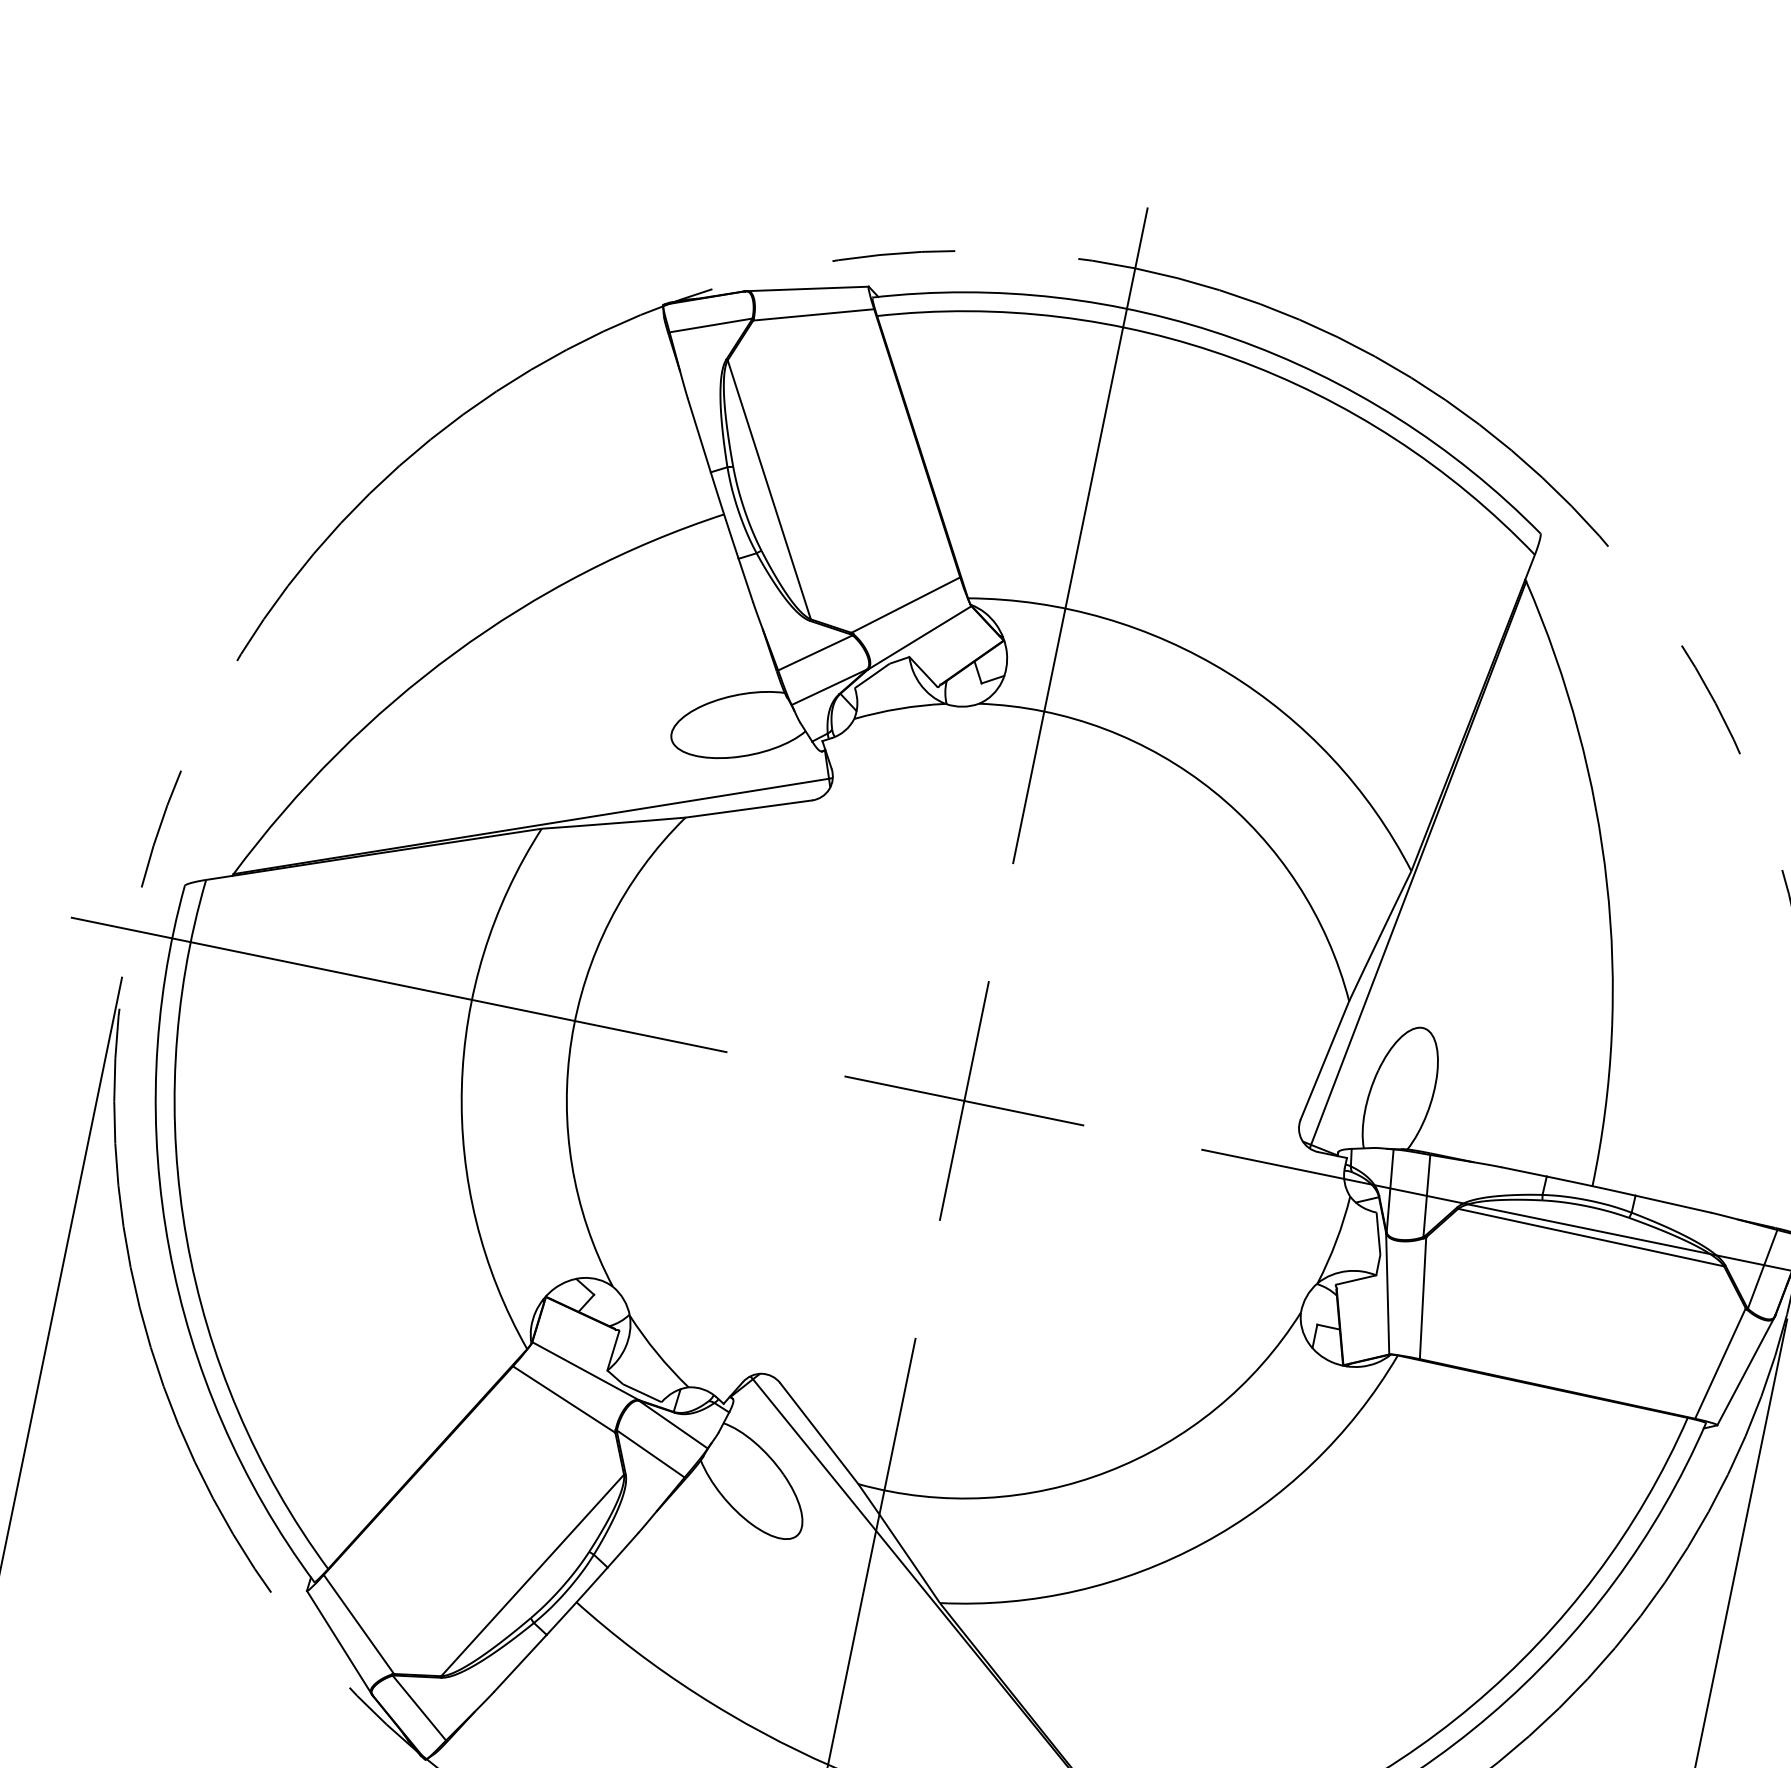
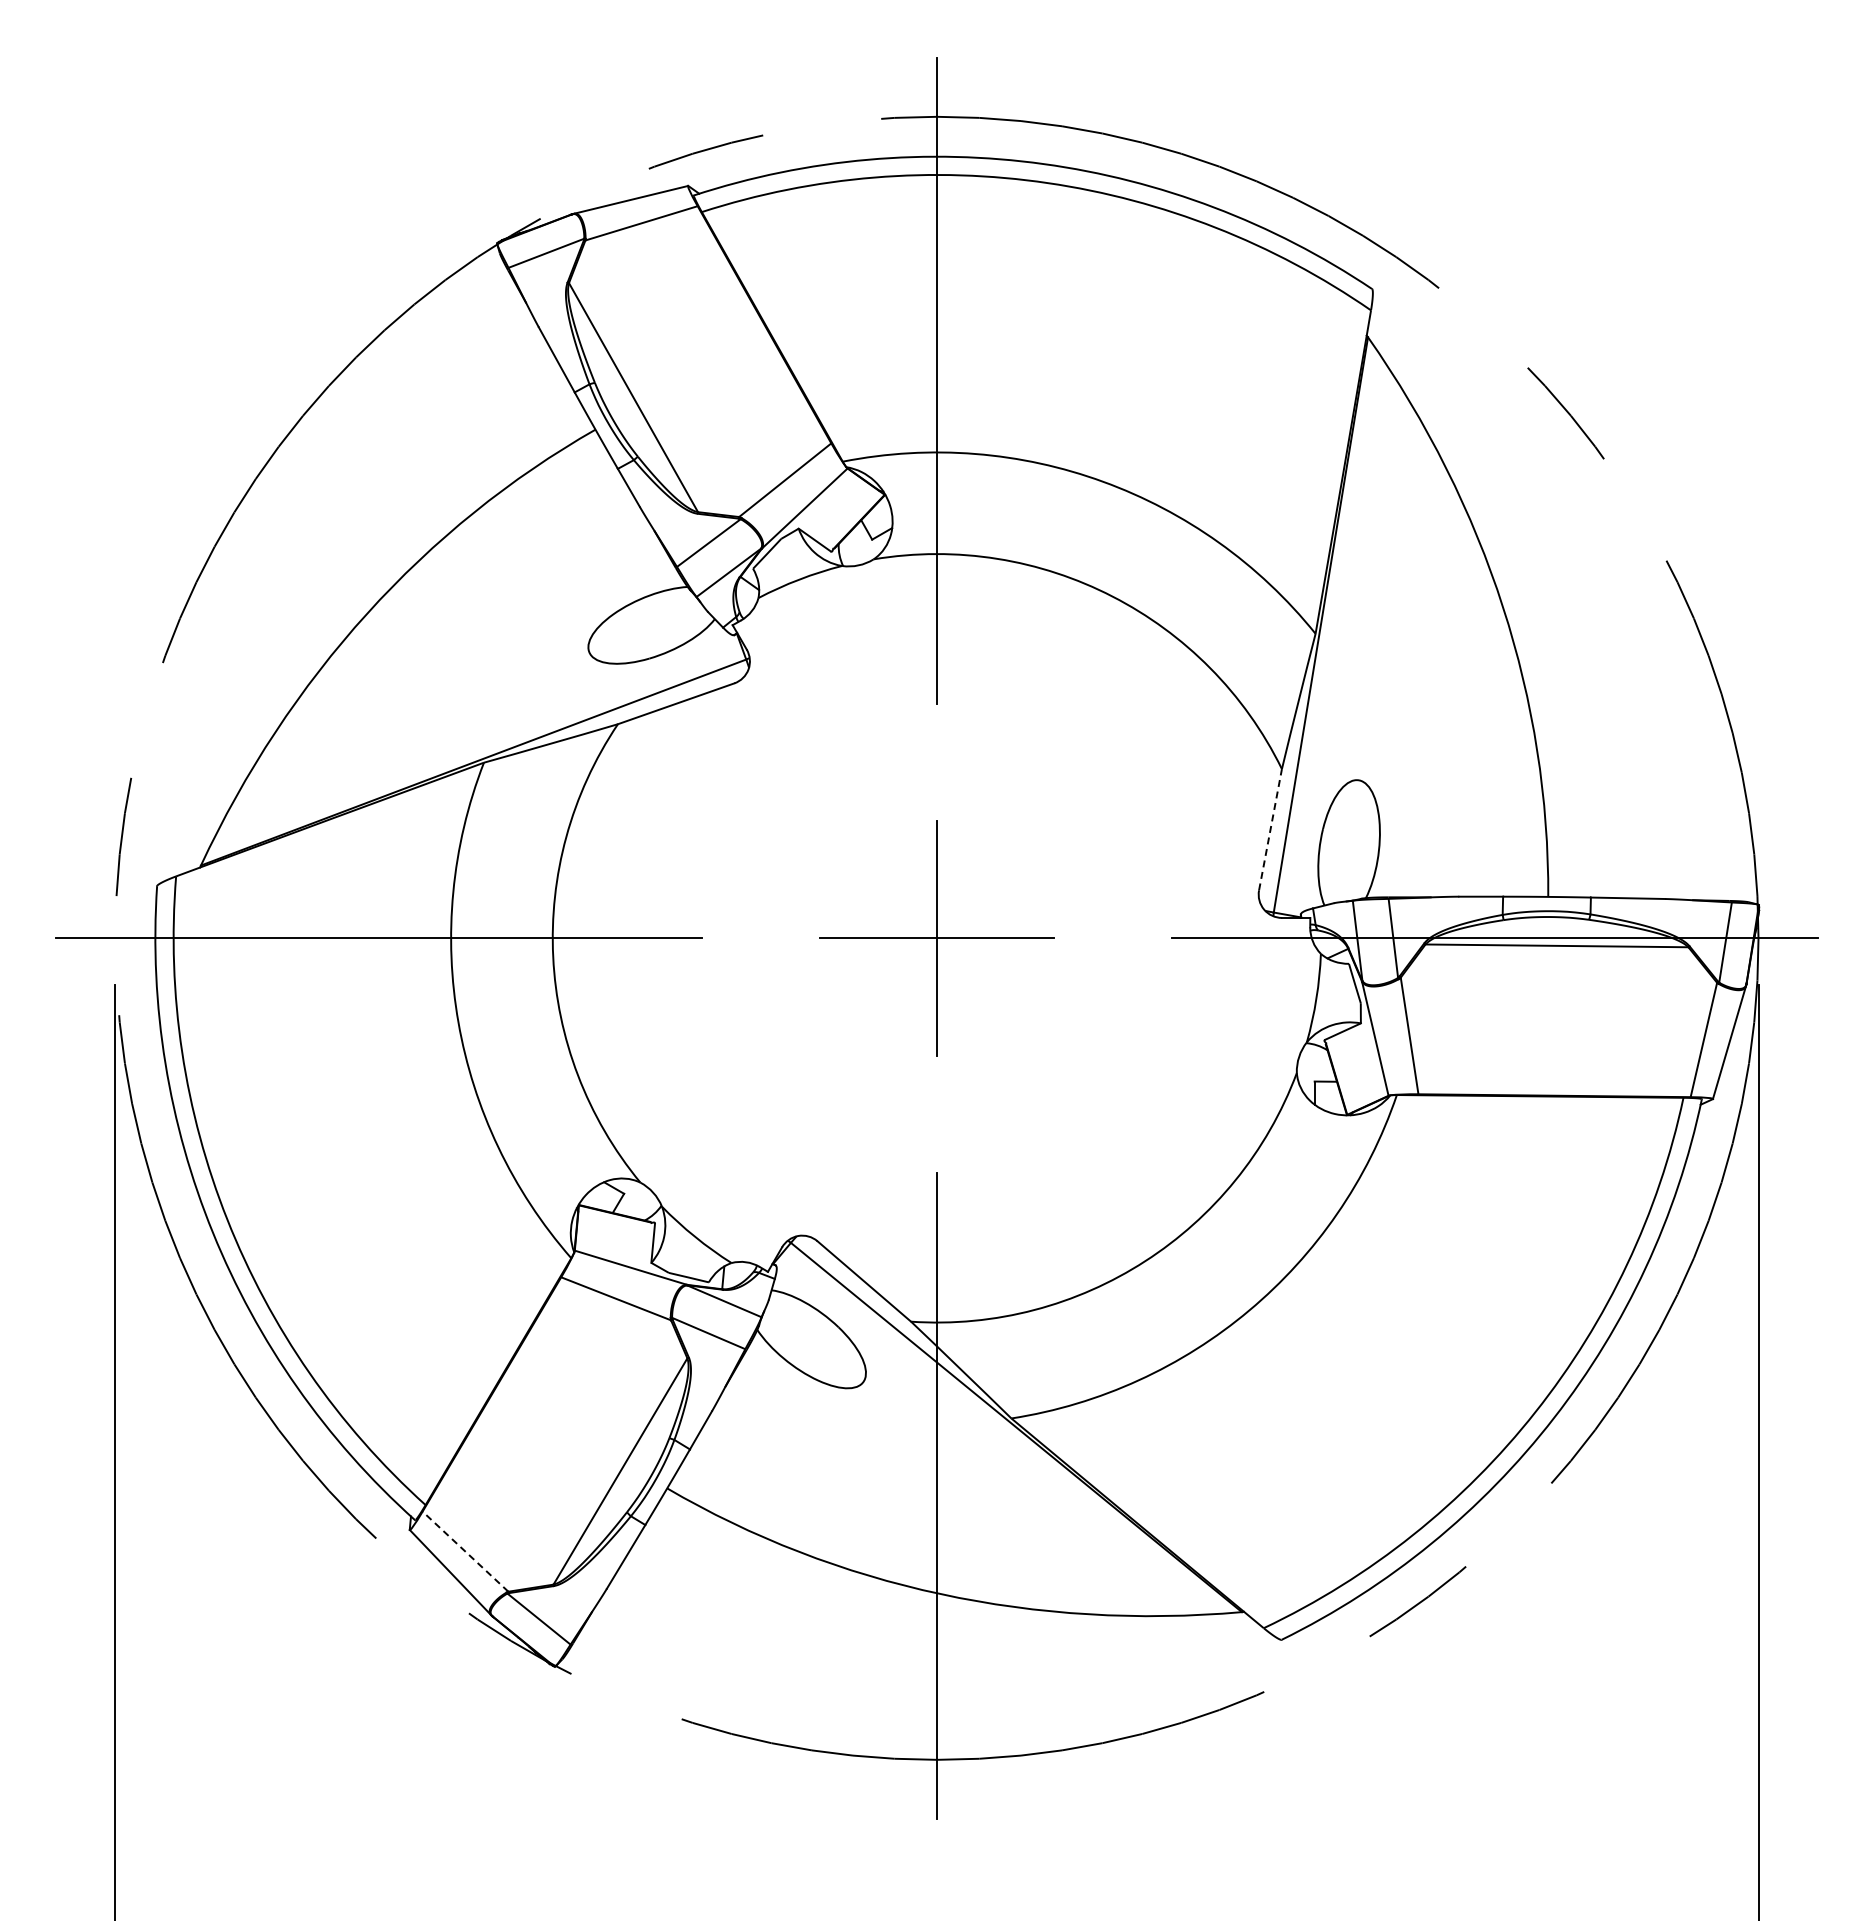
line: (1325, 1060) -> (1270, 829), solid -> dashed
line: (358, 1624) -> (465, 1551), solid -> dashed

